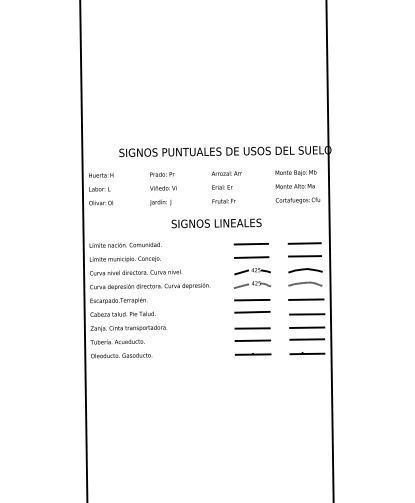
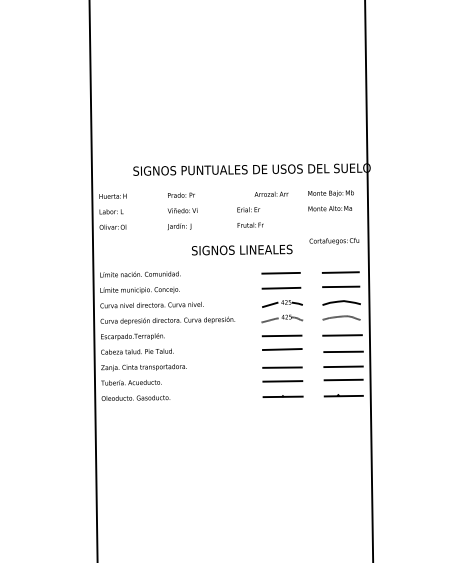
text: (226, 173) -> (271, 194), moved
text: (297, 200) -> (333, 241), moved

